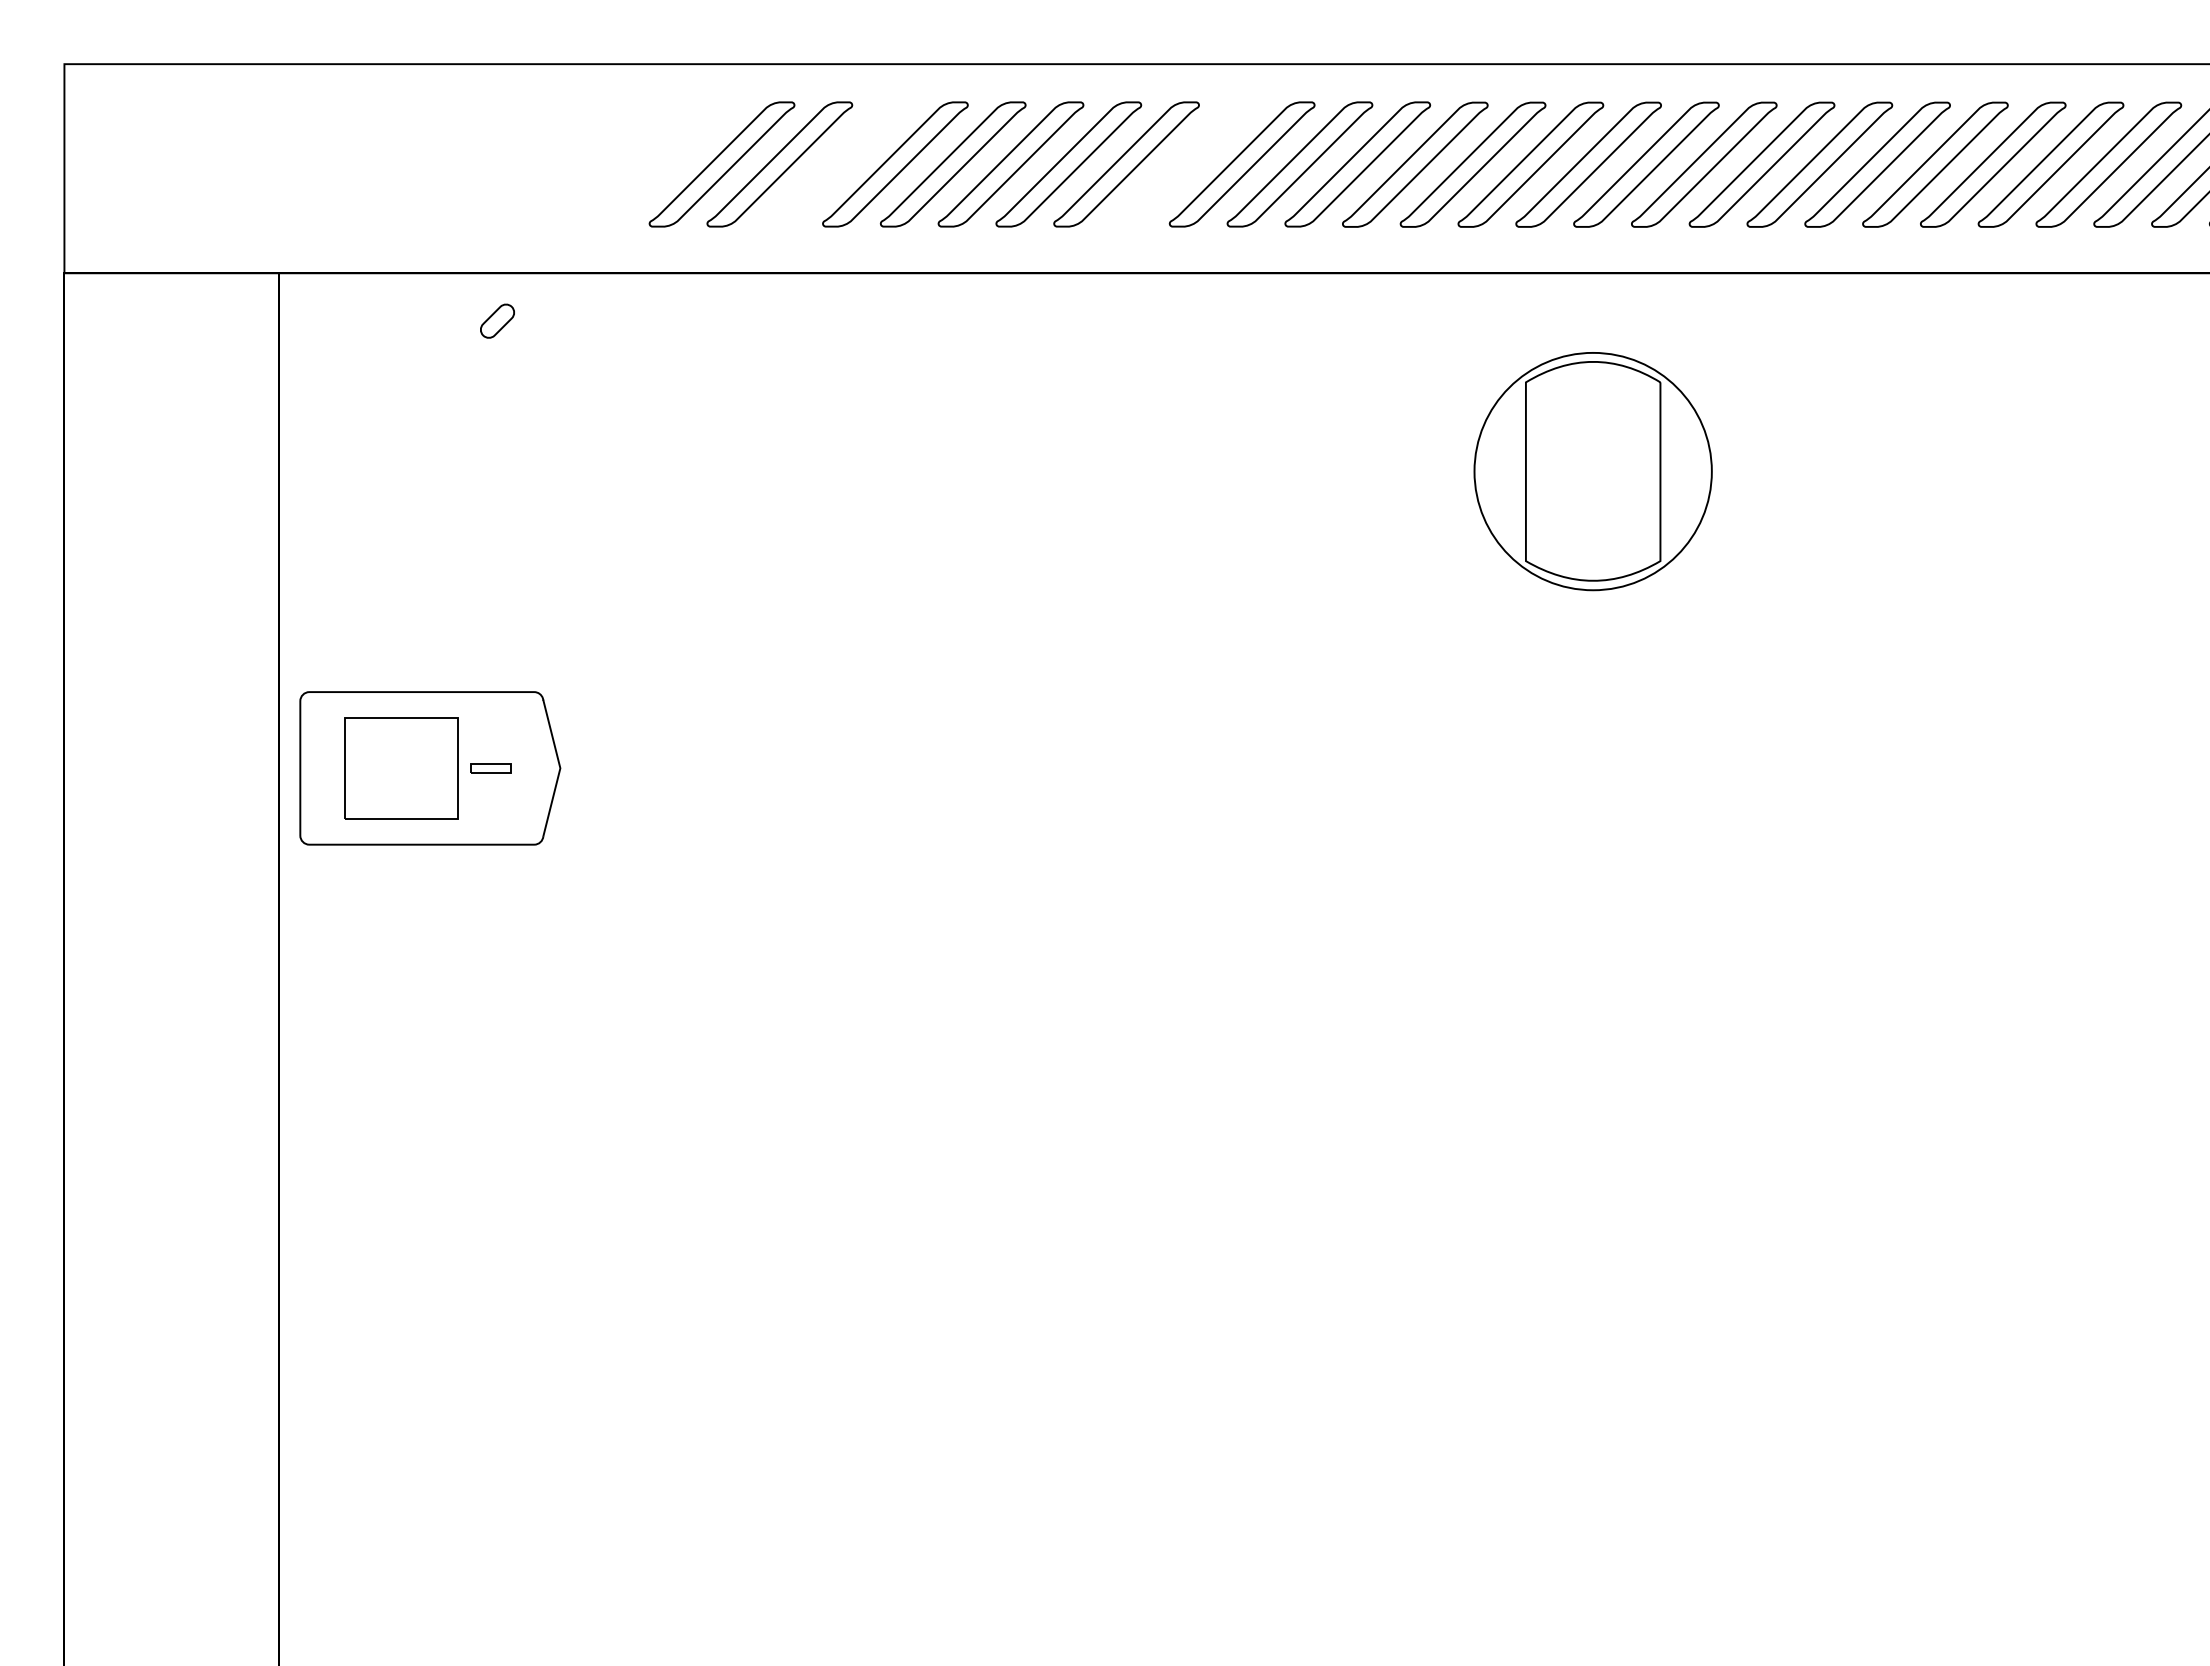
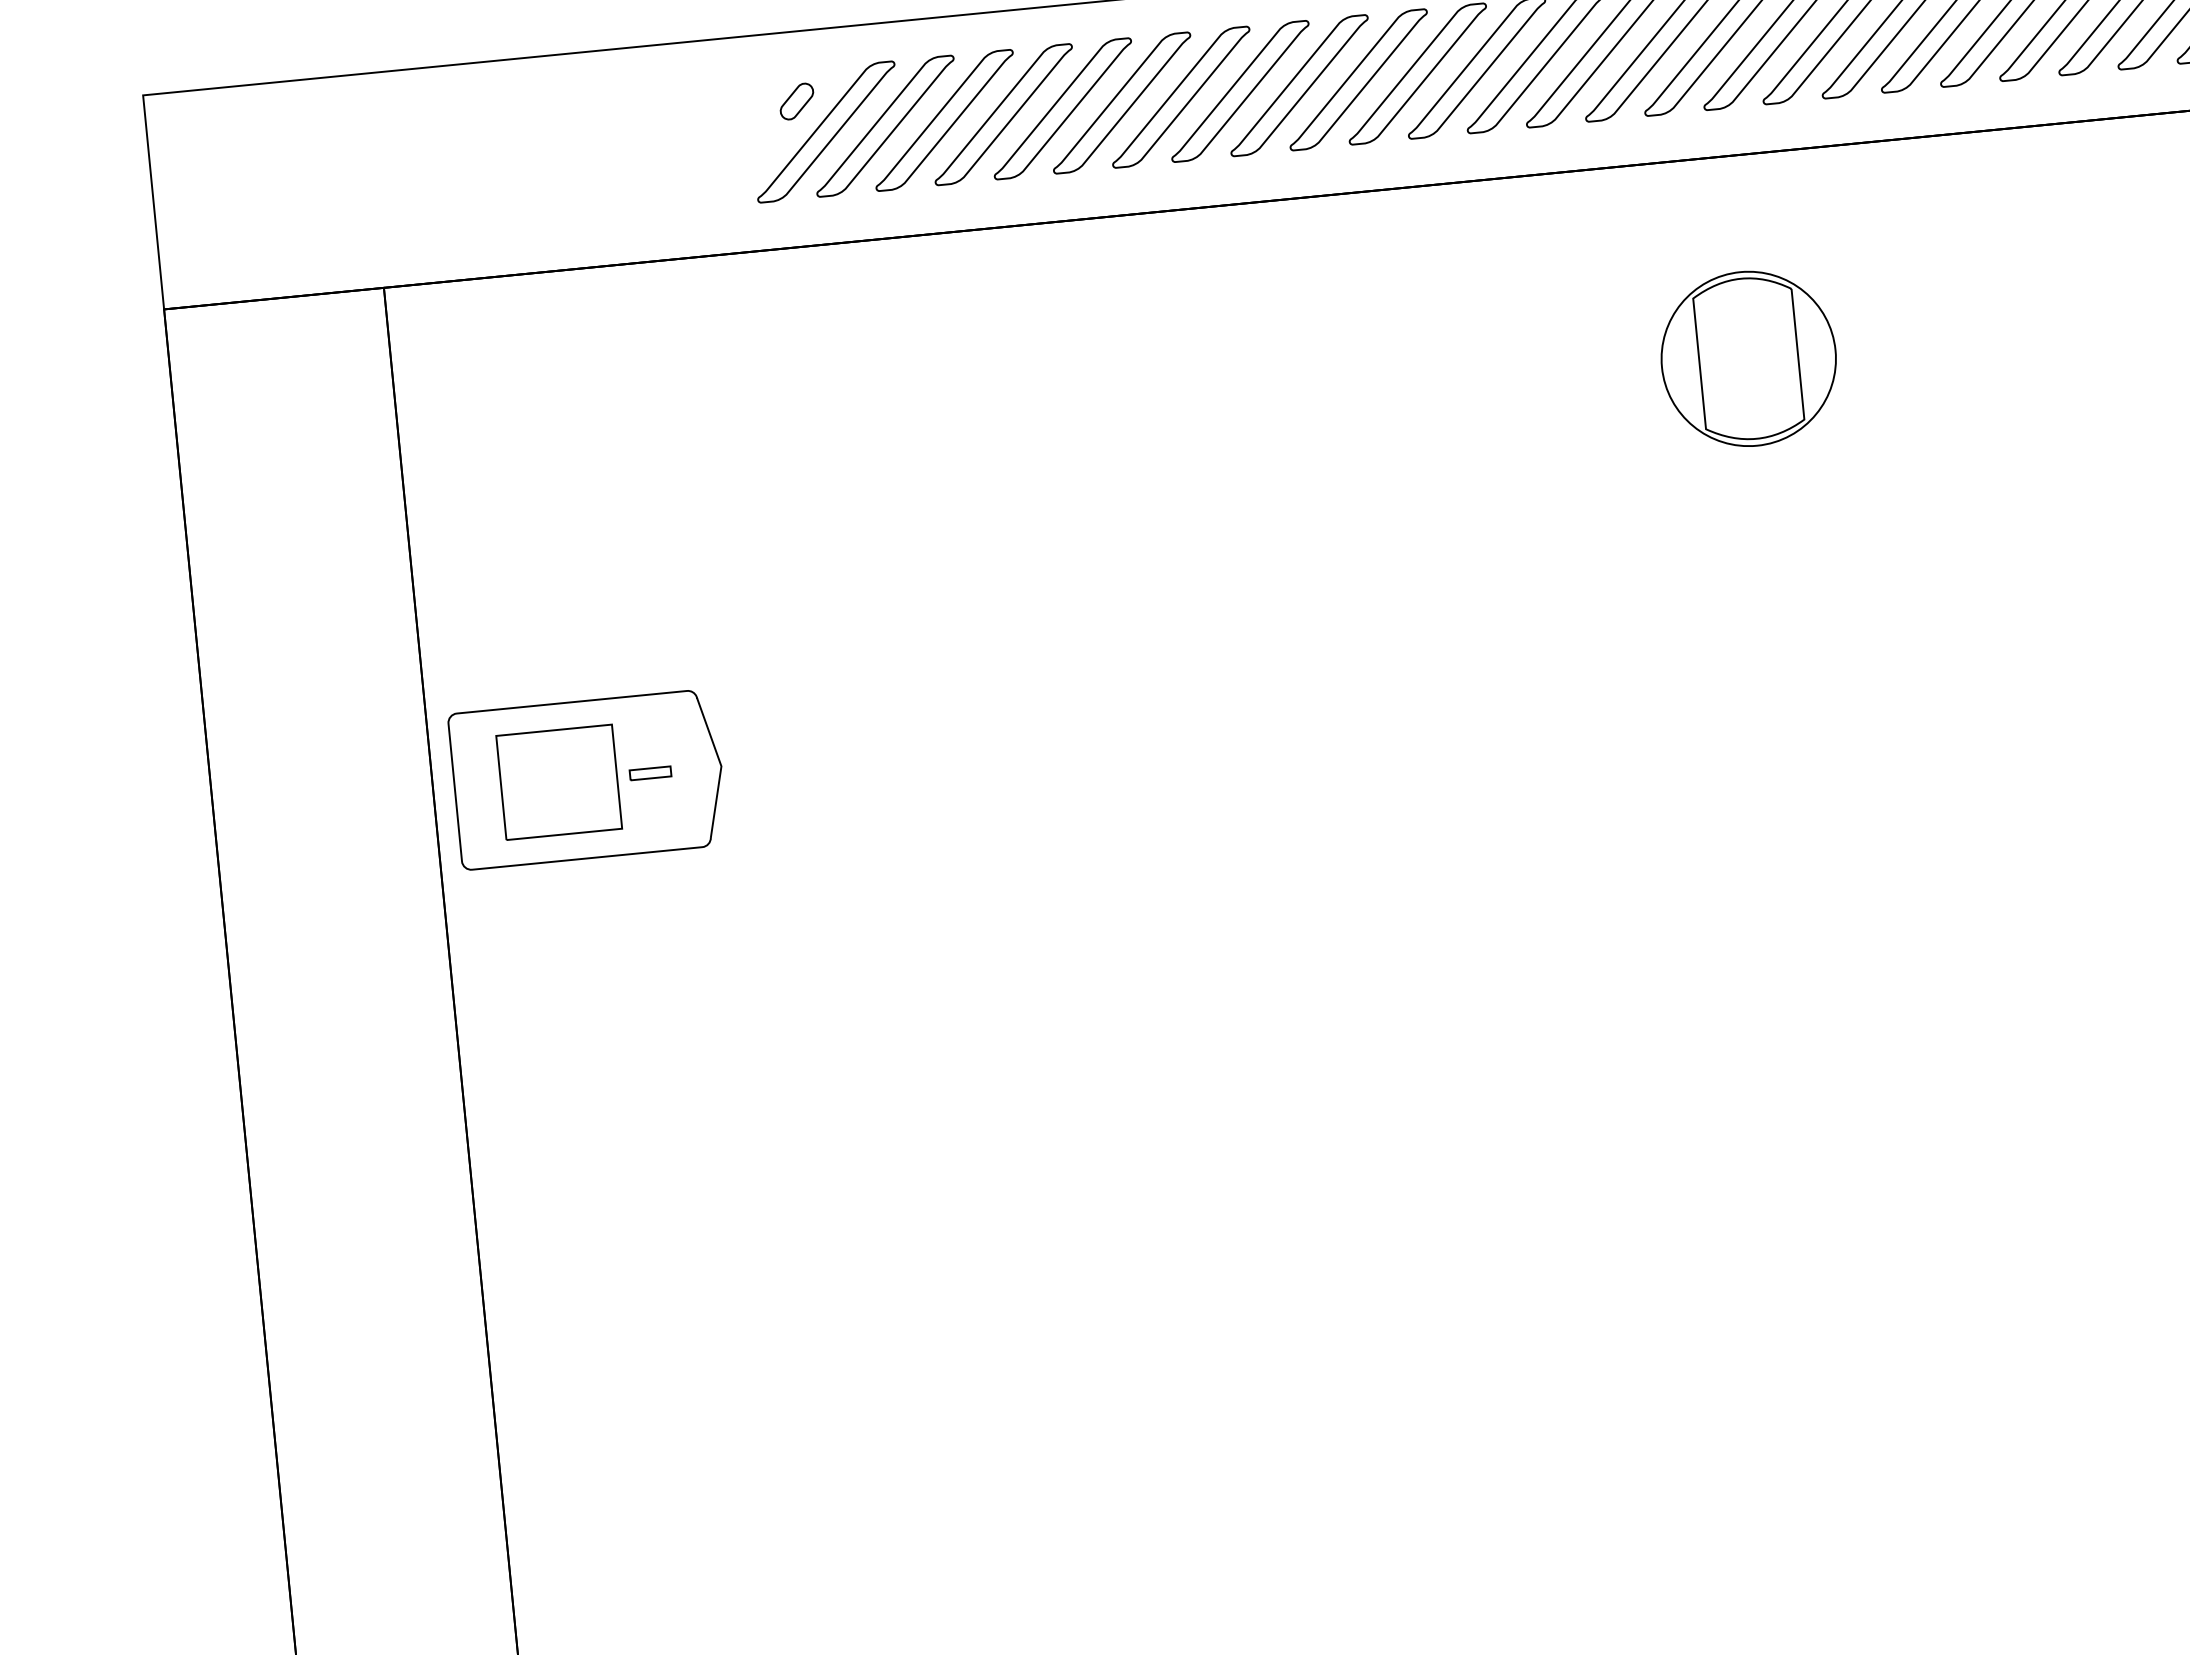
part: (837, 164) -> (944, 120), added
part: (1184, 164) -> (1299, 85), added
part: (497, 320) -> (796, 100), moved
part: (1592, 471) -> (1748, 358), size x0.71

